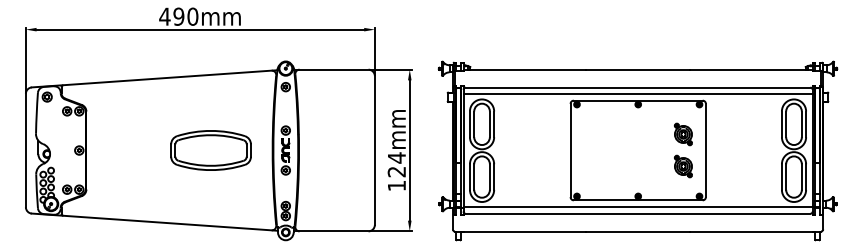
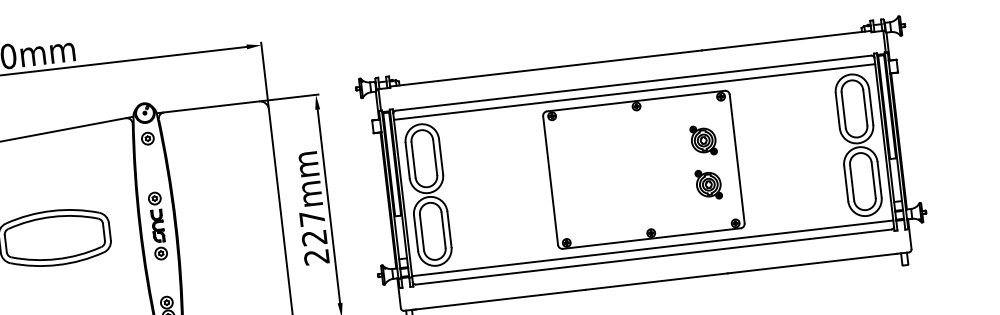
text: (396, 171) -> (313, 237), 124mm -> 227mm

